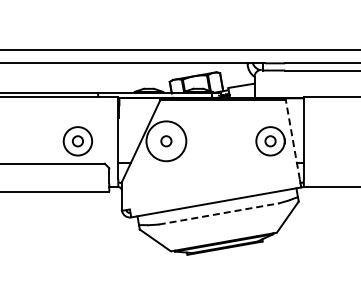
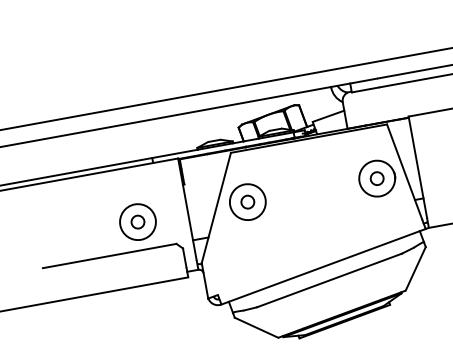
line: (292, 139) -> (404, 171), dashed -> solid
circle: (166, 141) -> (248, 202), size x0.71
line: (219, 213) -> (330, 279), dashed -> solid

